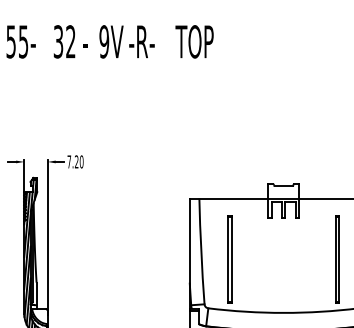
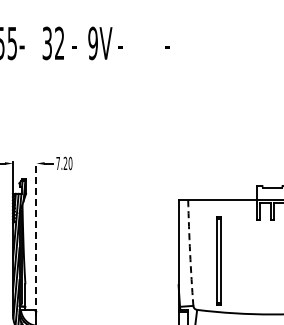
text: (141, 41) -> (130, 43), -R- -> -
text: (194, 41) -> (183, 43), TOP -> -
line: (47, 236) -> (36, 238), solid -> dashed
arc: (201, 251) -> (190, 253), solid -> dashed

